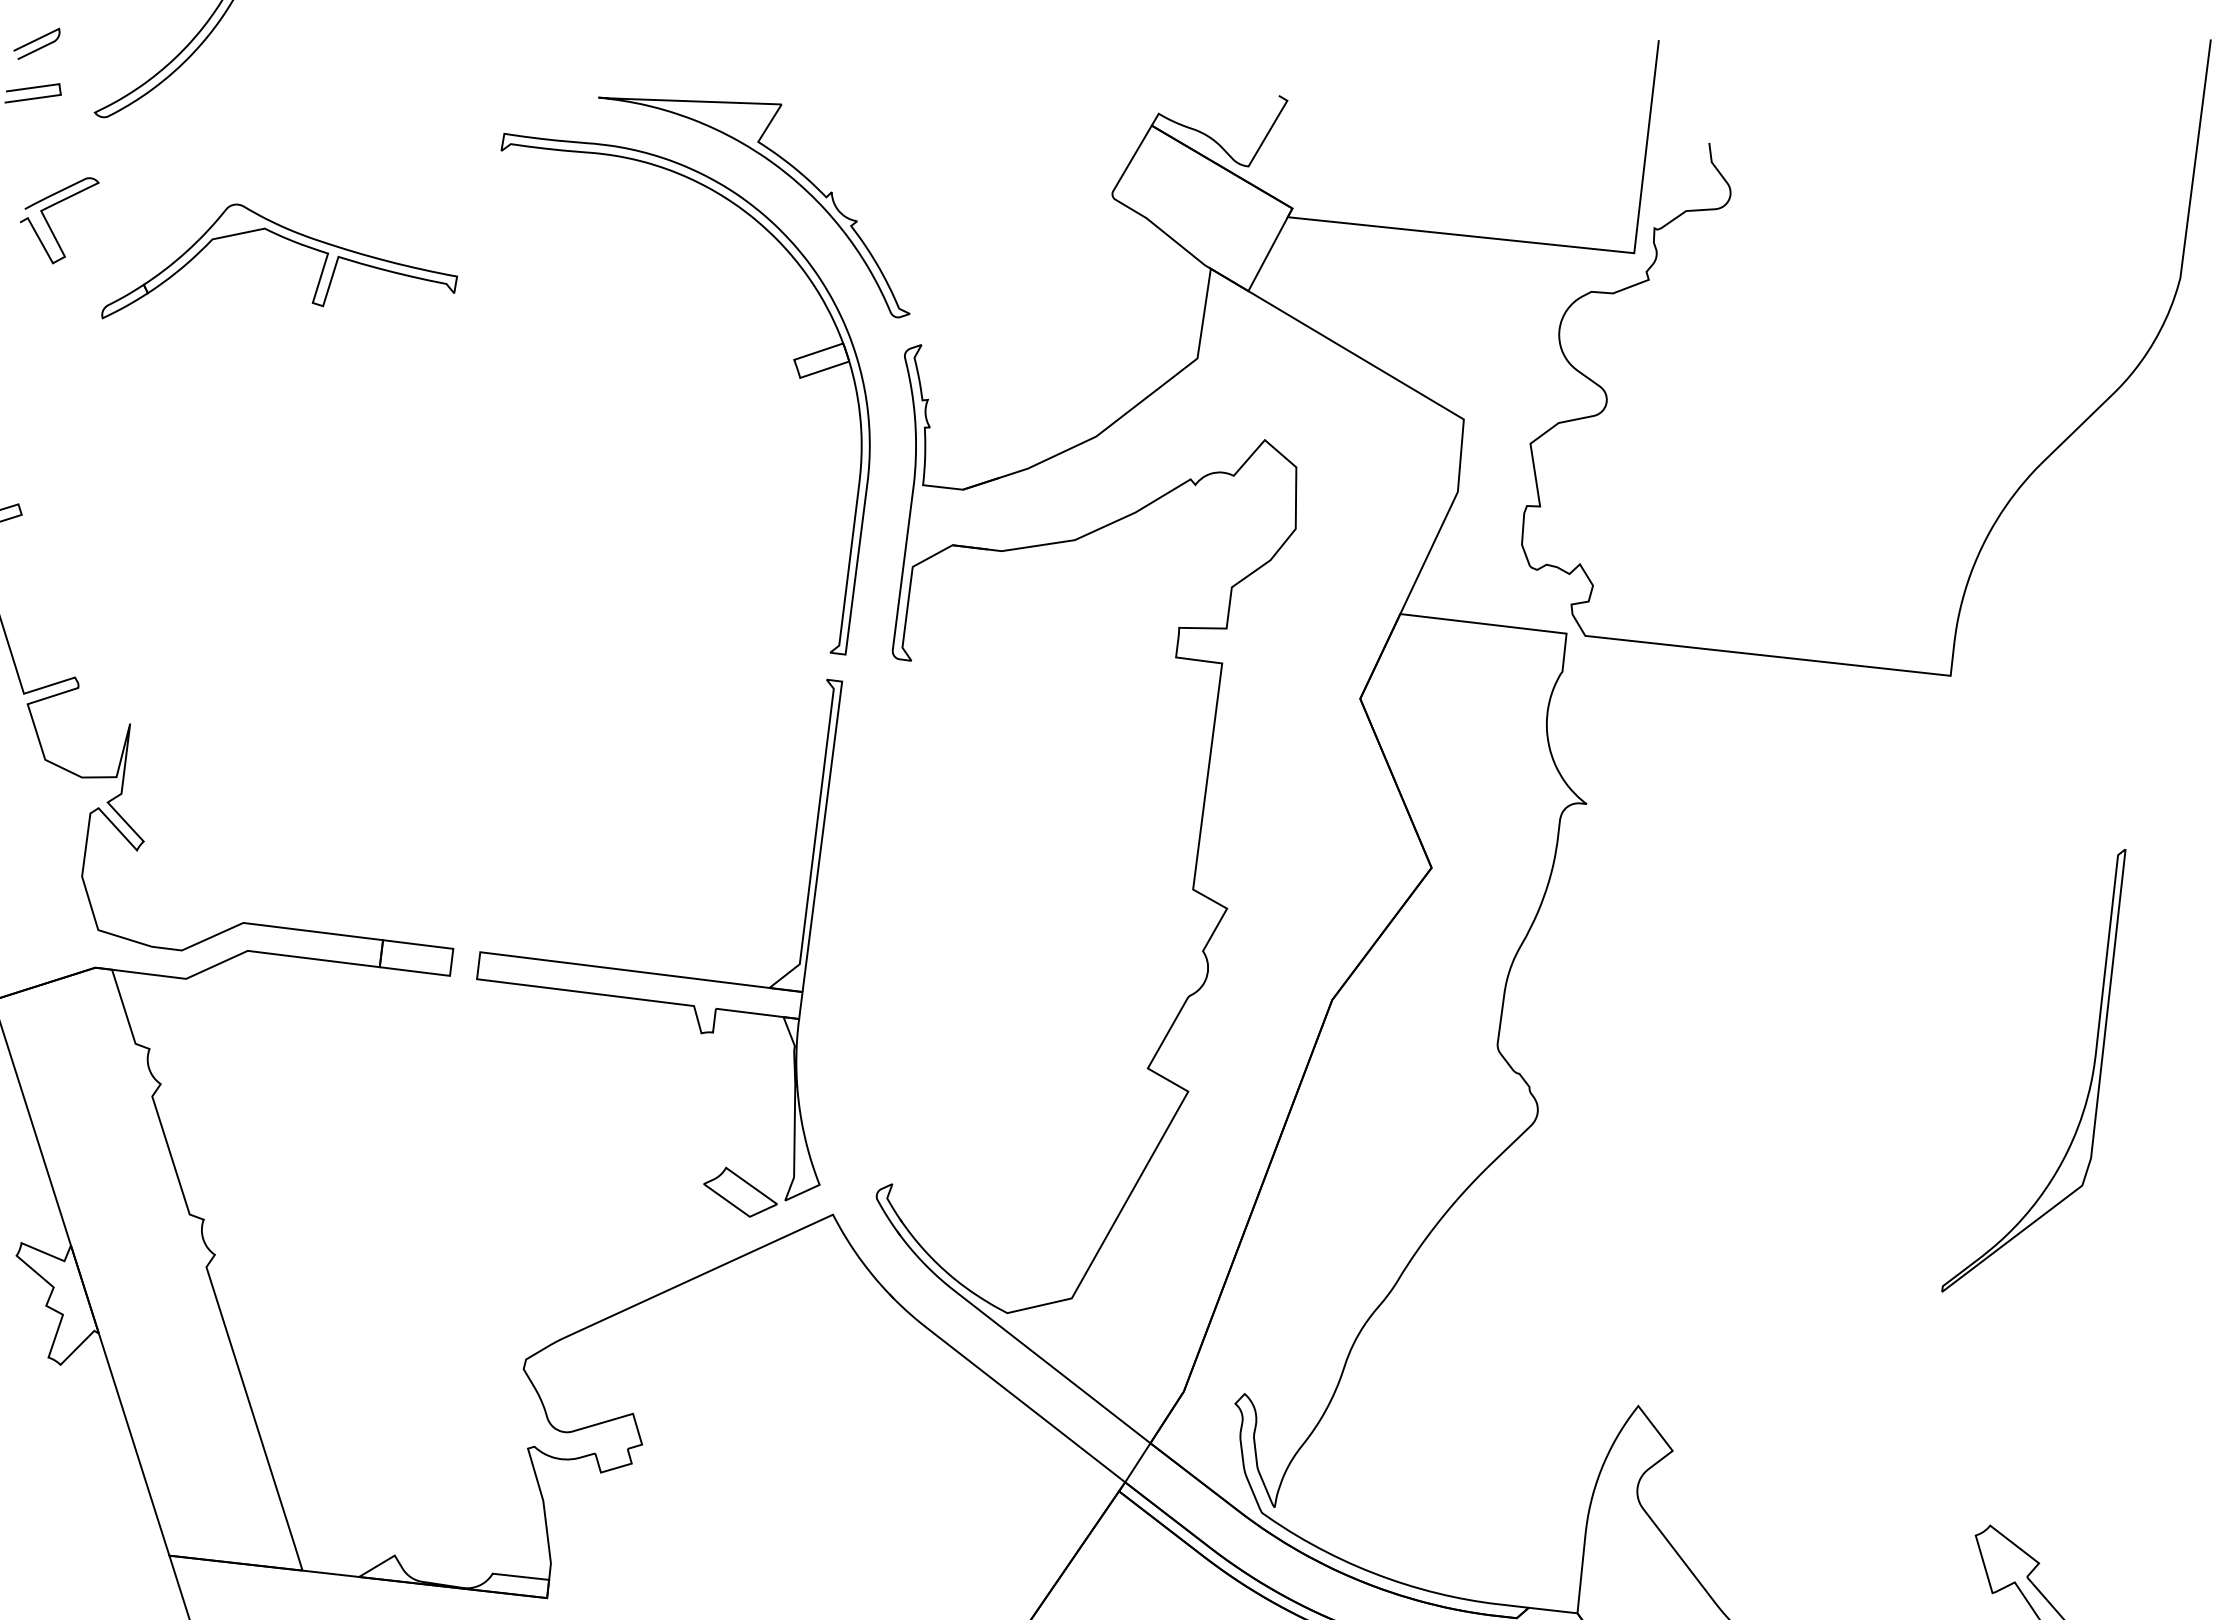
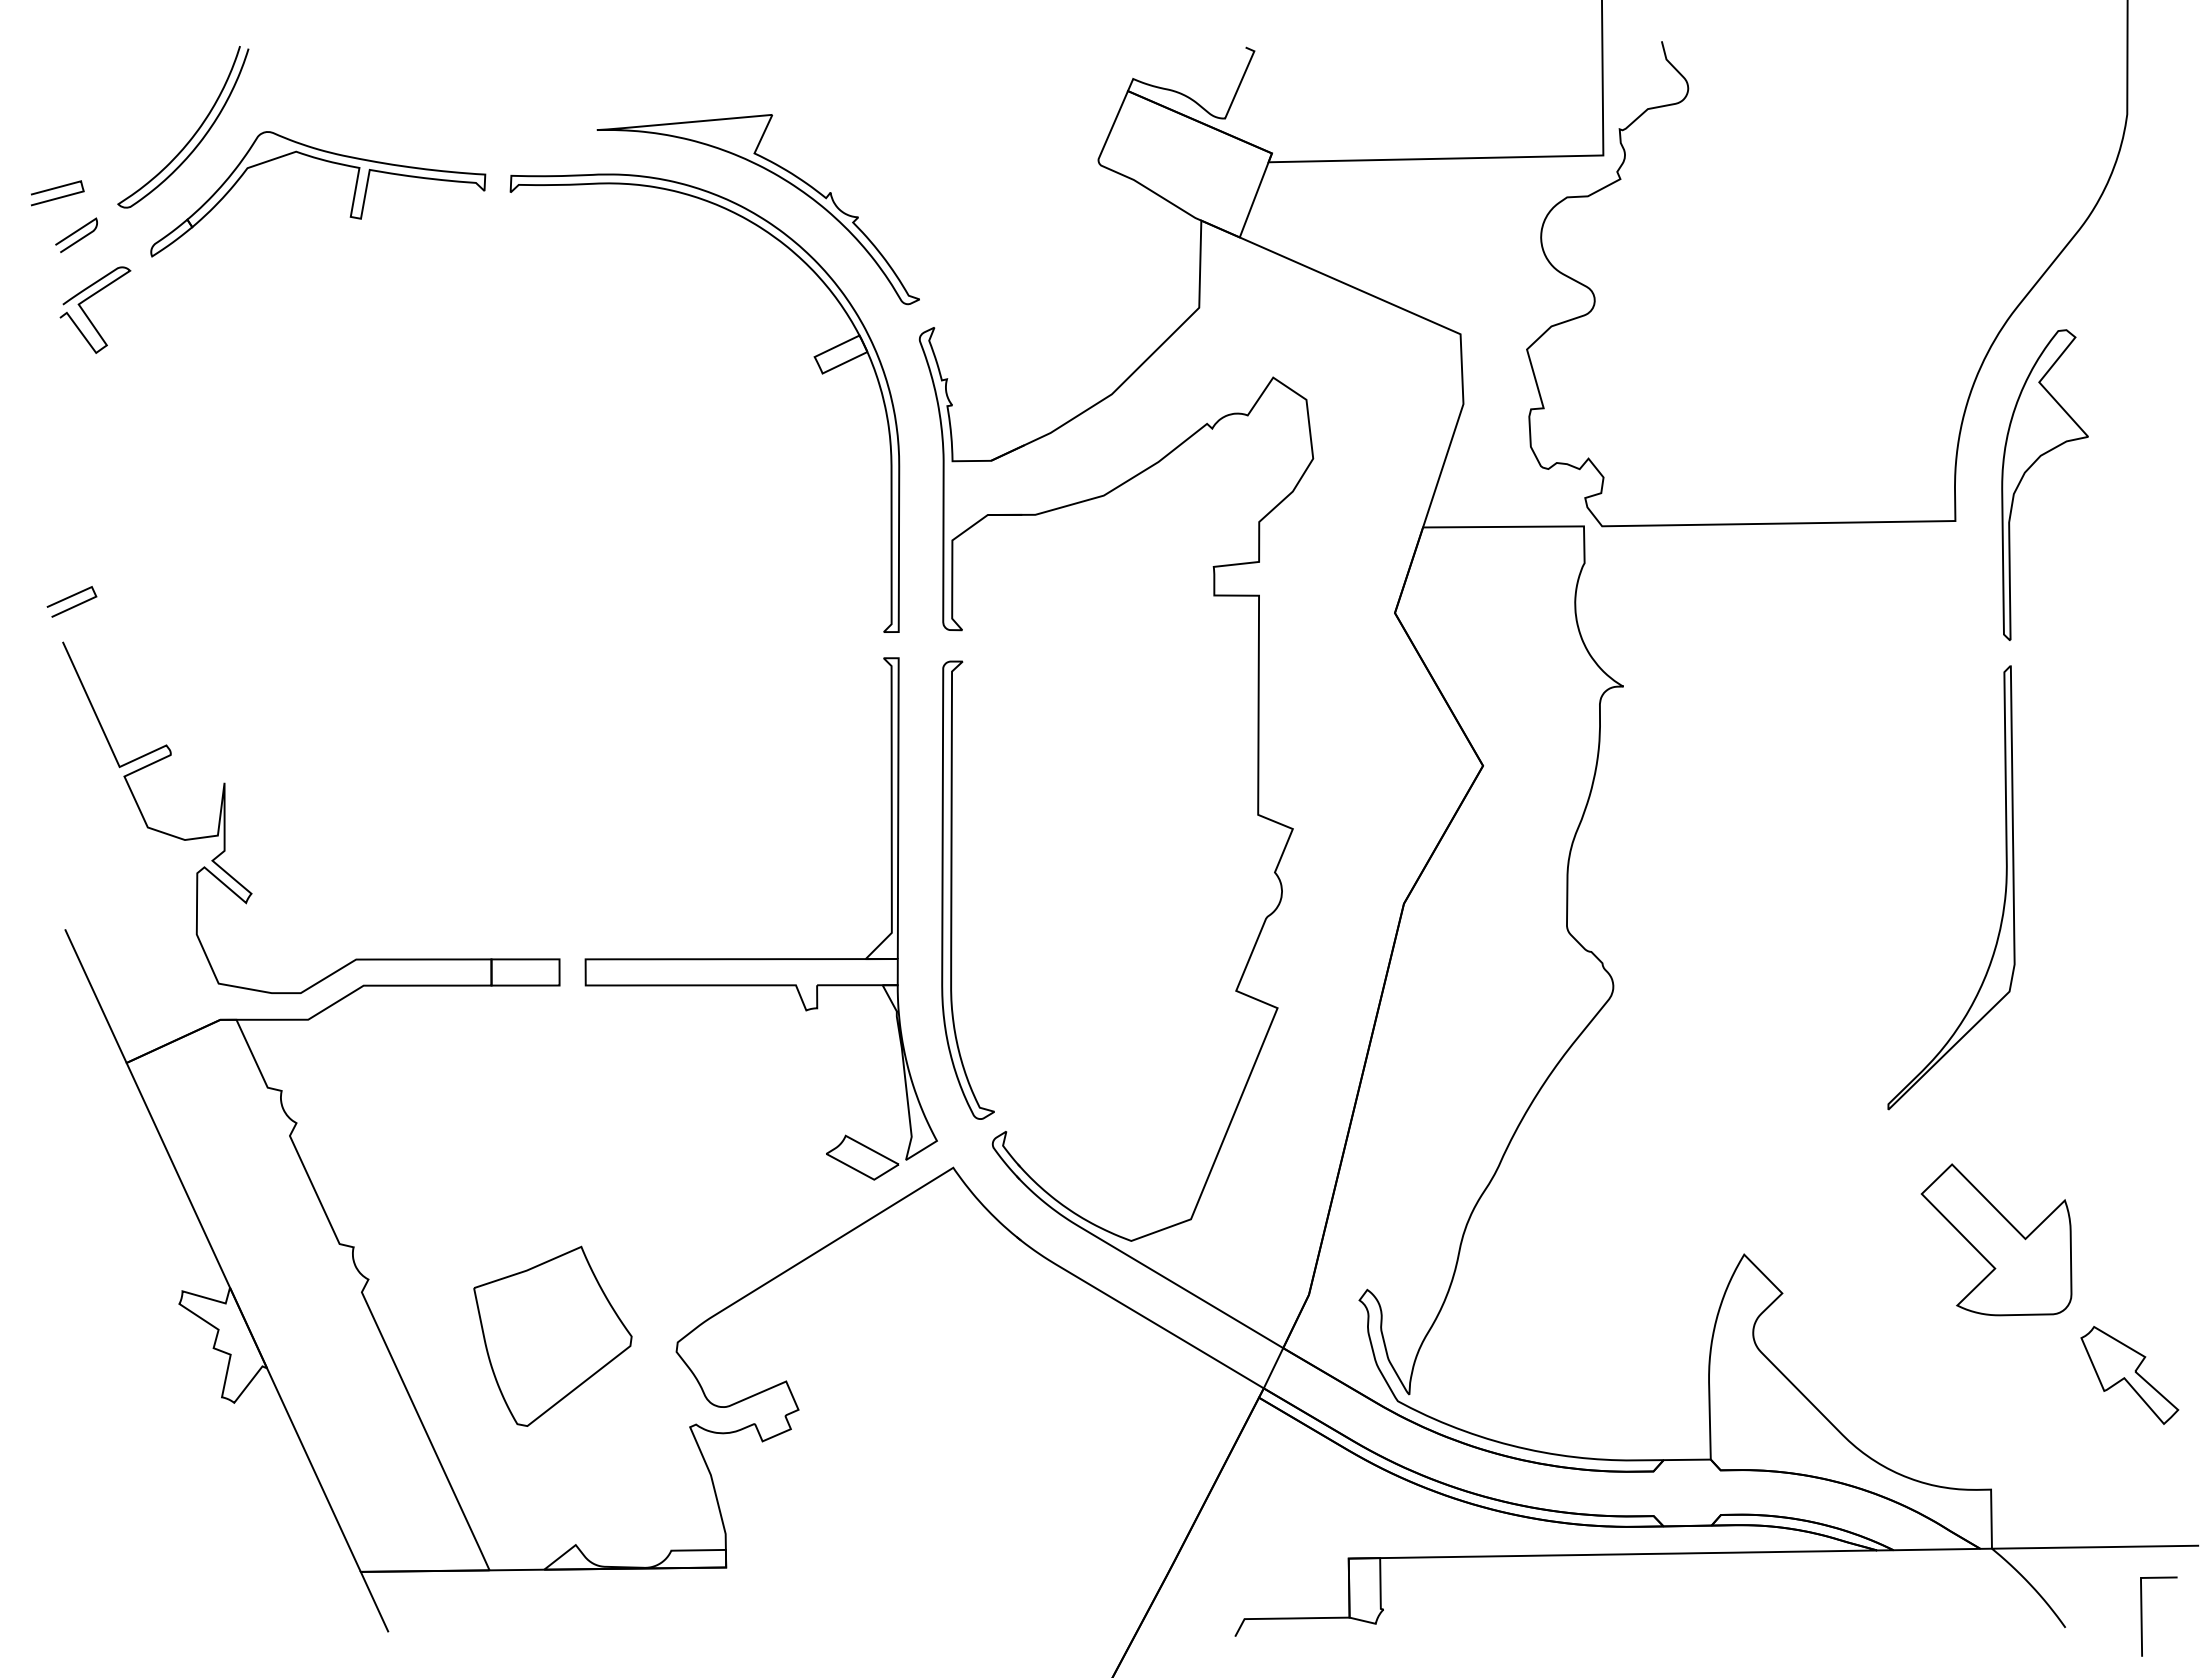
curve: (35, 41) -> (75, 233), moved
part: (295, 243) -> (327, 162), moved
part: (2033, 632) -> (2029, 469), added
part: (867, 927) -> (952, 889), added
part: (2089, 1082) -> (2004, 892), moved
part: (397, 1336) -> (552, 1335), added
part: (1900, 1422) -> (1996, 1239), added

